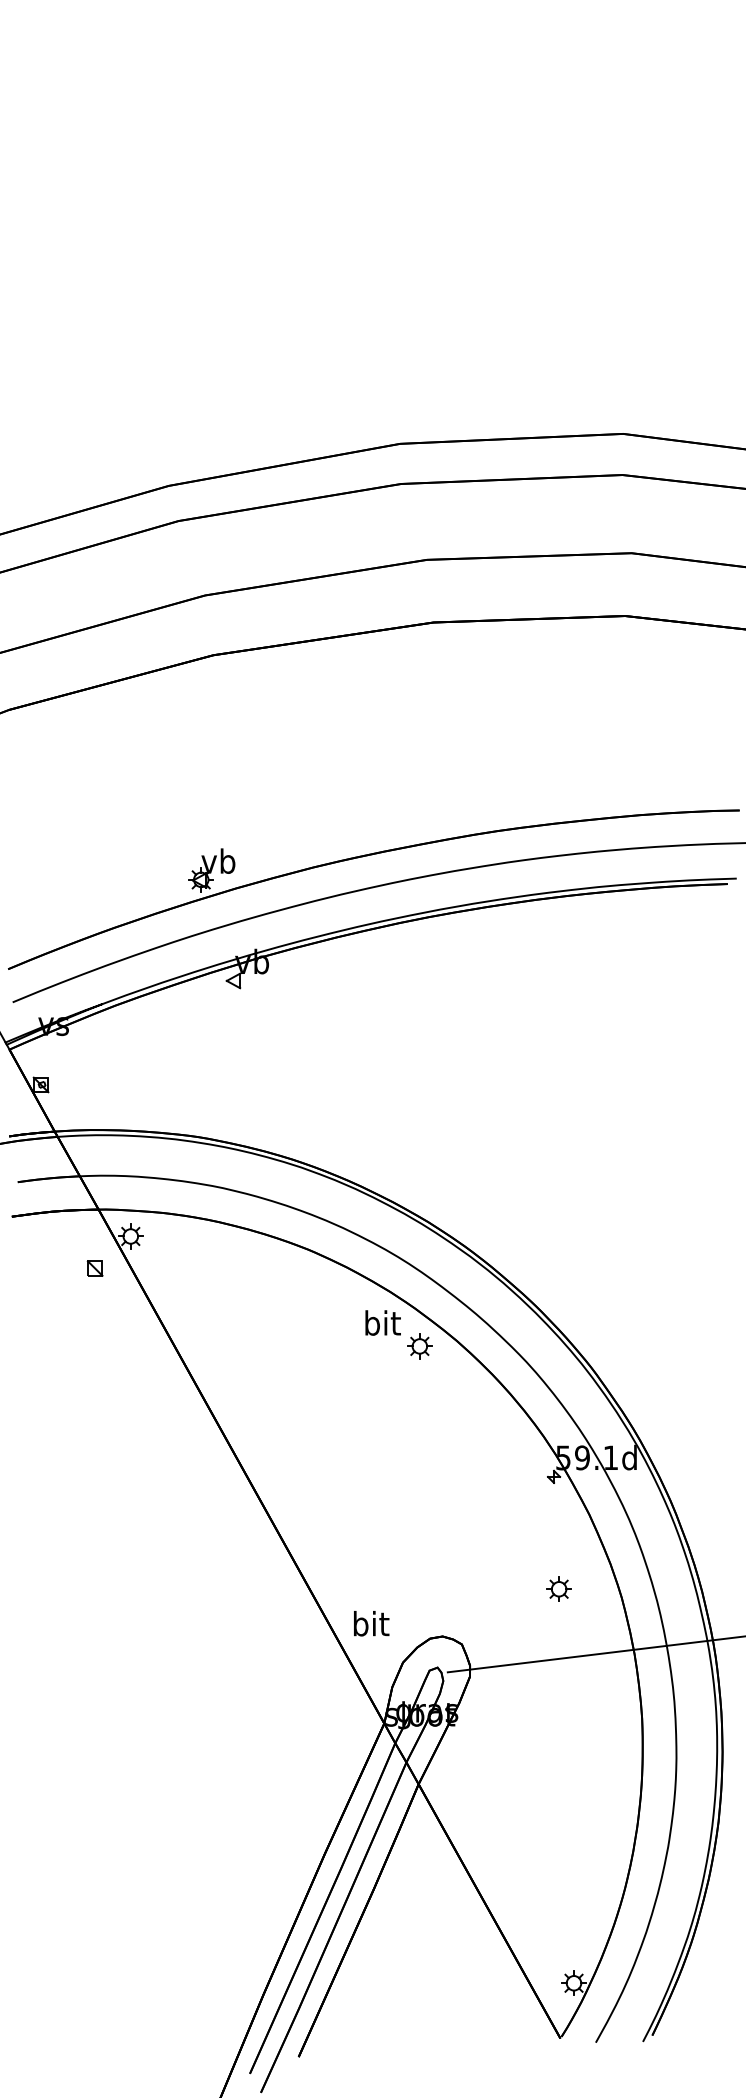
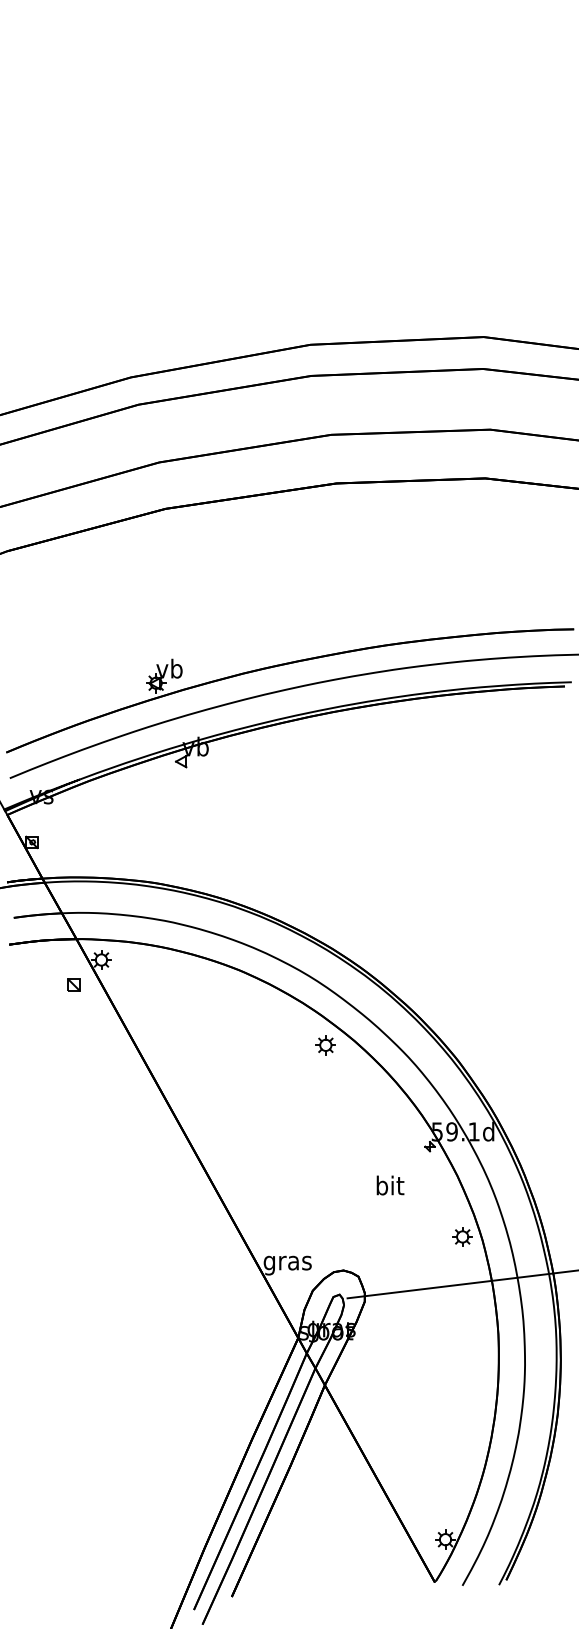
text: (382, 1322) -> (390, 1185), moved
part: (558, 1588) -> (462, 1236), moved
text: (370, 1626) -> (287, 1262), bit -> gras

